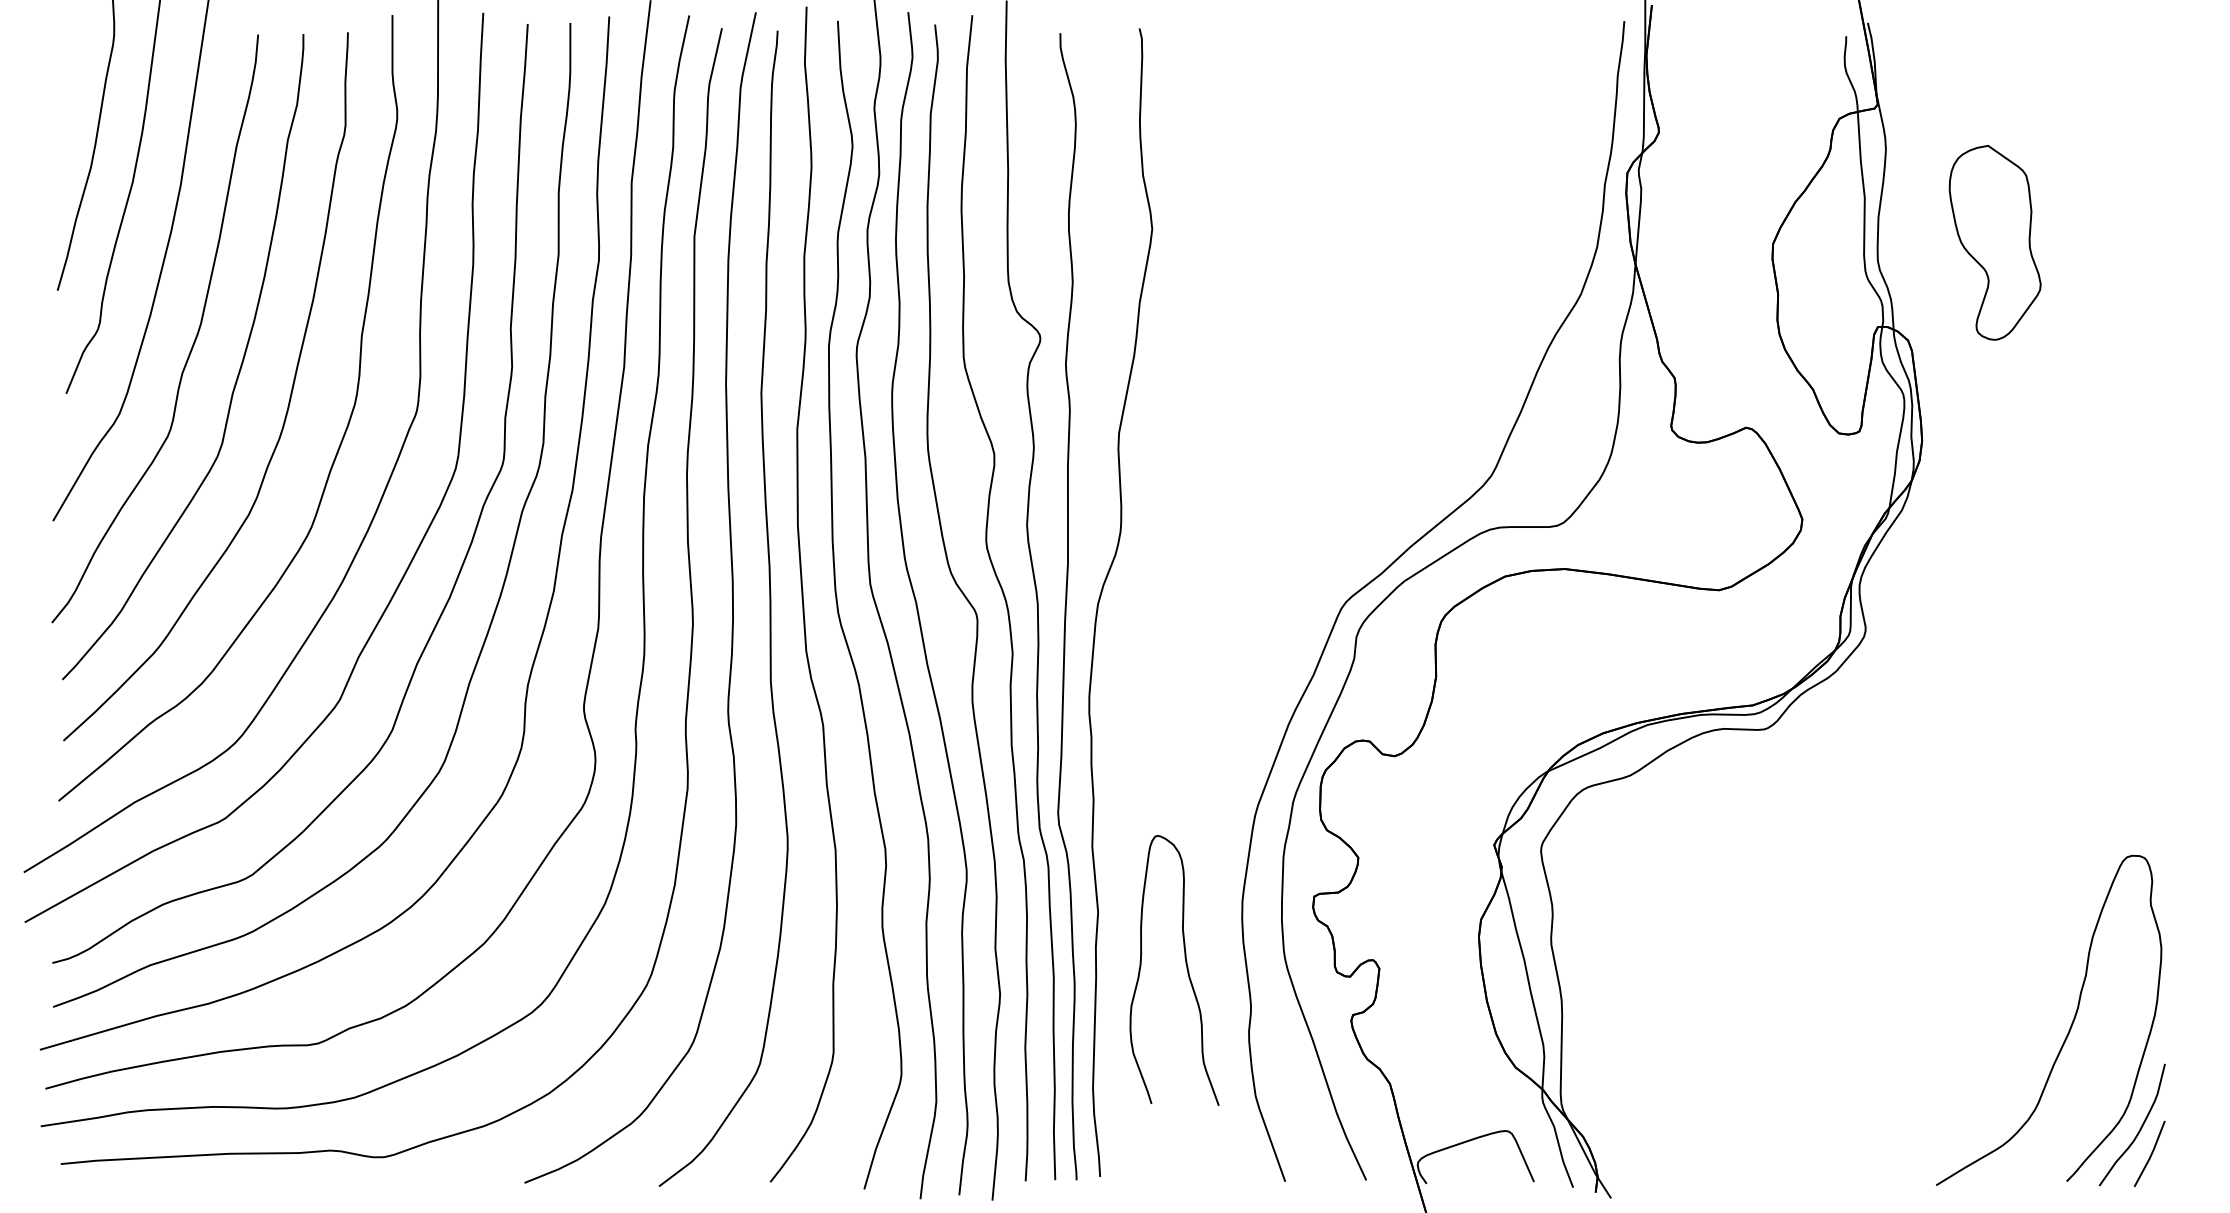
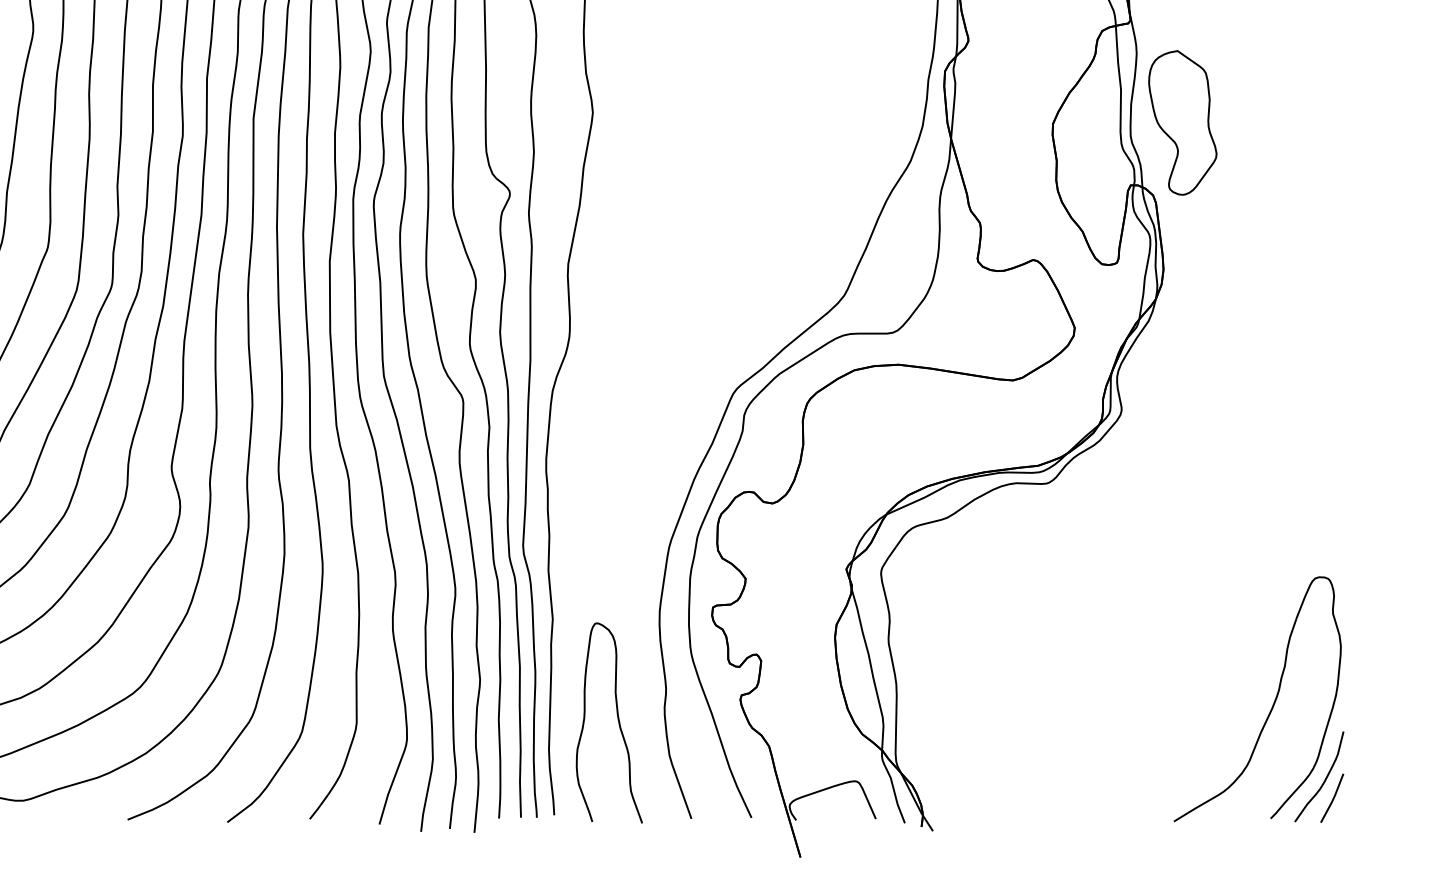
part: (1994, 242) -> (1182, 122), moved
curve: (1186, 969) -> (618, 722), moved

